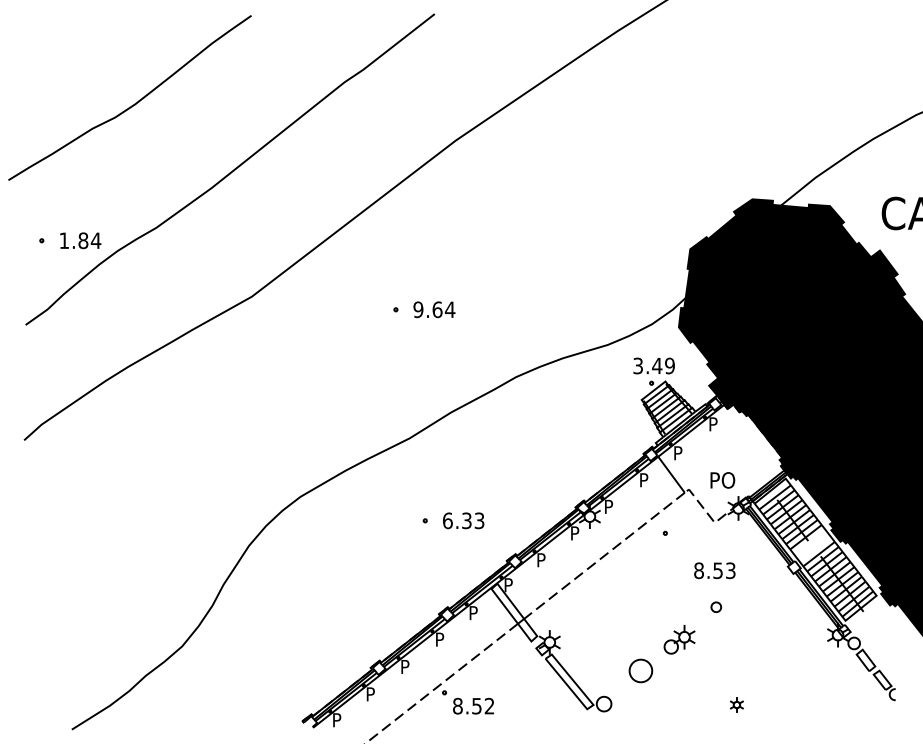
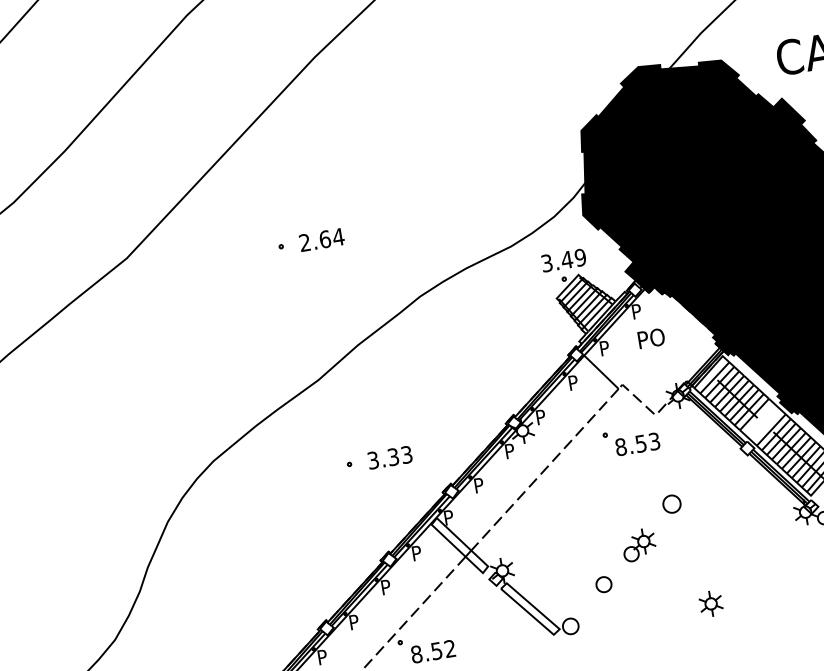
text: (418, 309) -> (305, 242), 9.64 -> 2.64
text: (722, 480) -> (651, 338), moved
text: (447, 520) -> (372, 460), 6.33 -> 3.33
text: (714, 570) -> (637, 444), moved
part: (716, 607) -> (672, 504), size x1.67
part: (641, 670) -> (604, 584), size x0.62
part: (736, 704) -> (710, 603), size x1.67

